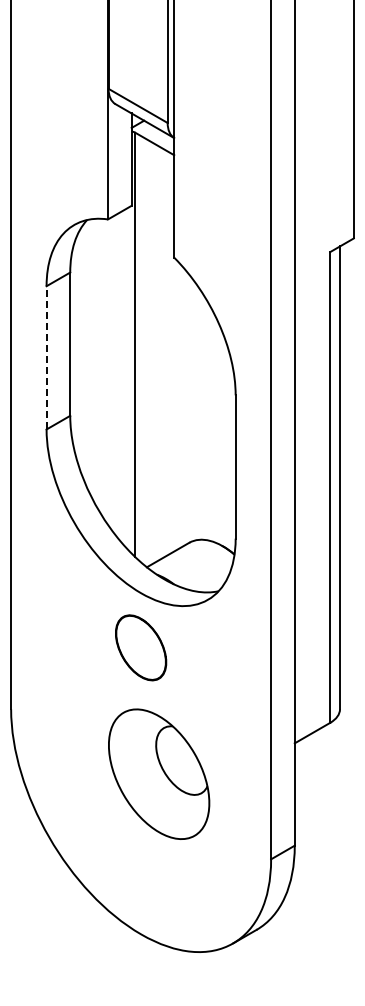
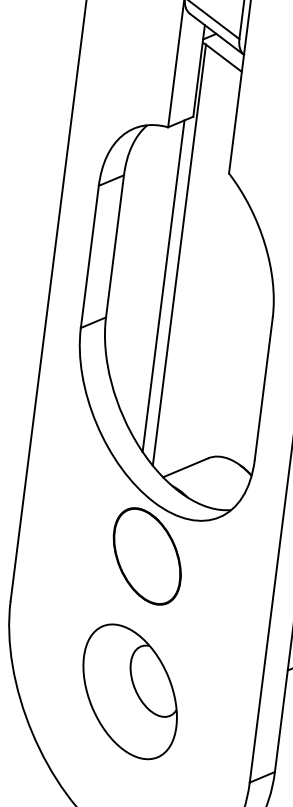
line: (46, 357) -> (89, 256), dashed -> solid
line: (123, 377) -> (163, 286), added
part: (140, 647) -> (146, 556), size x1.43
part: (159, 773) -> (130, 691), moved

